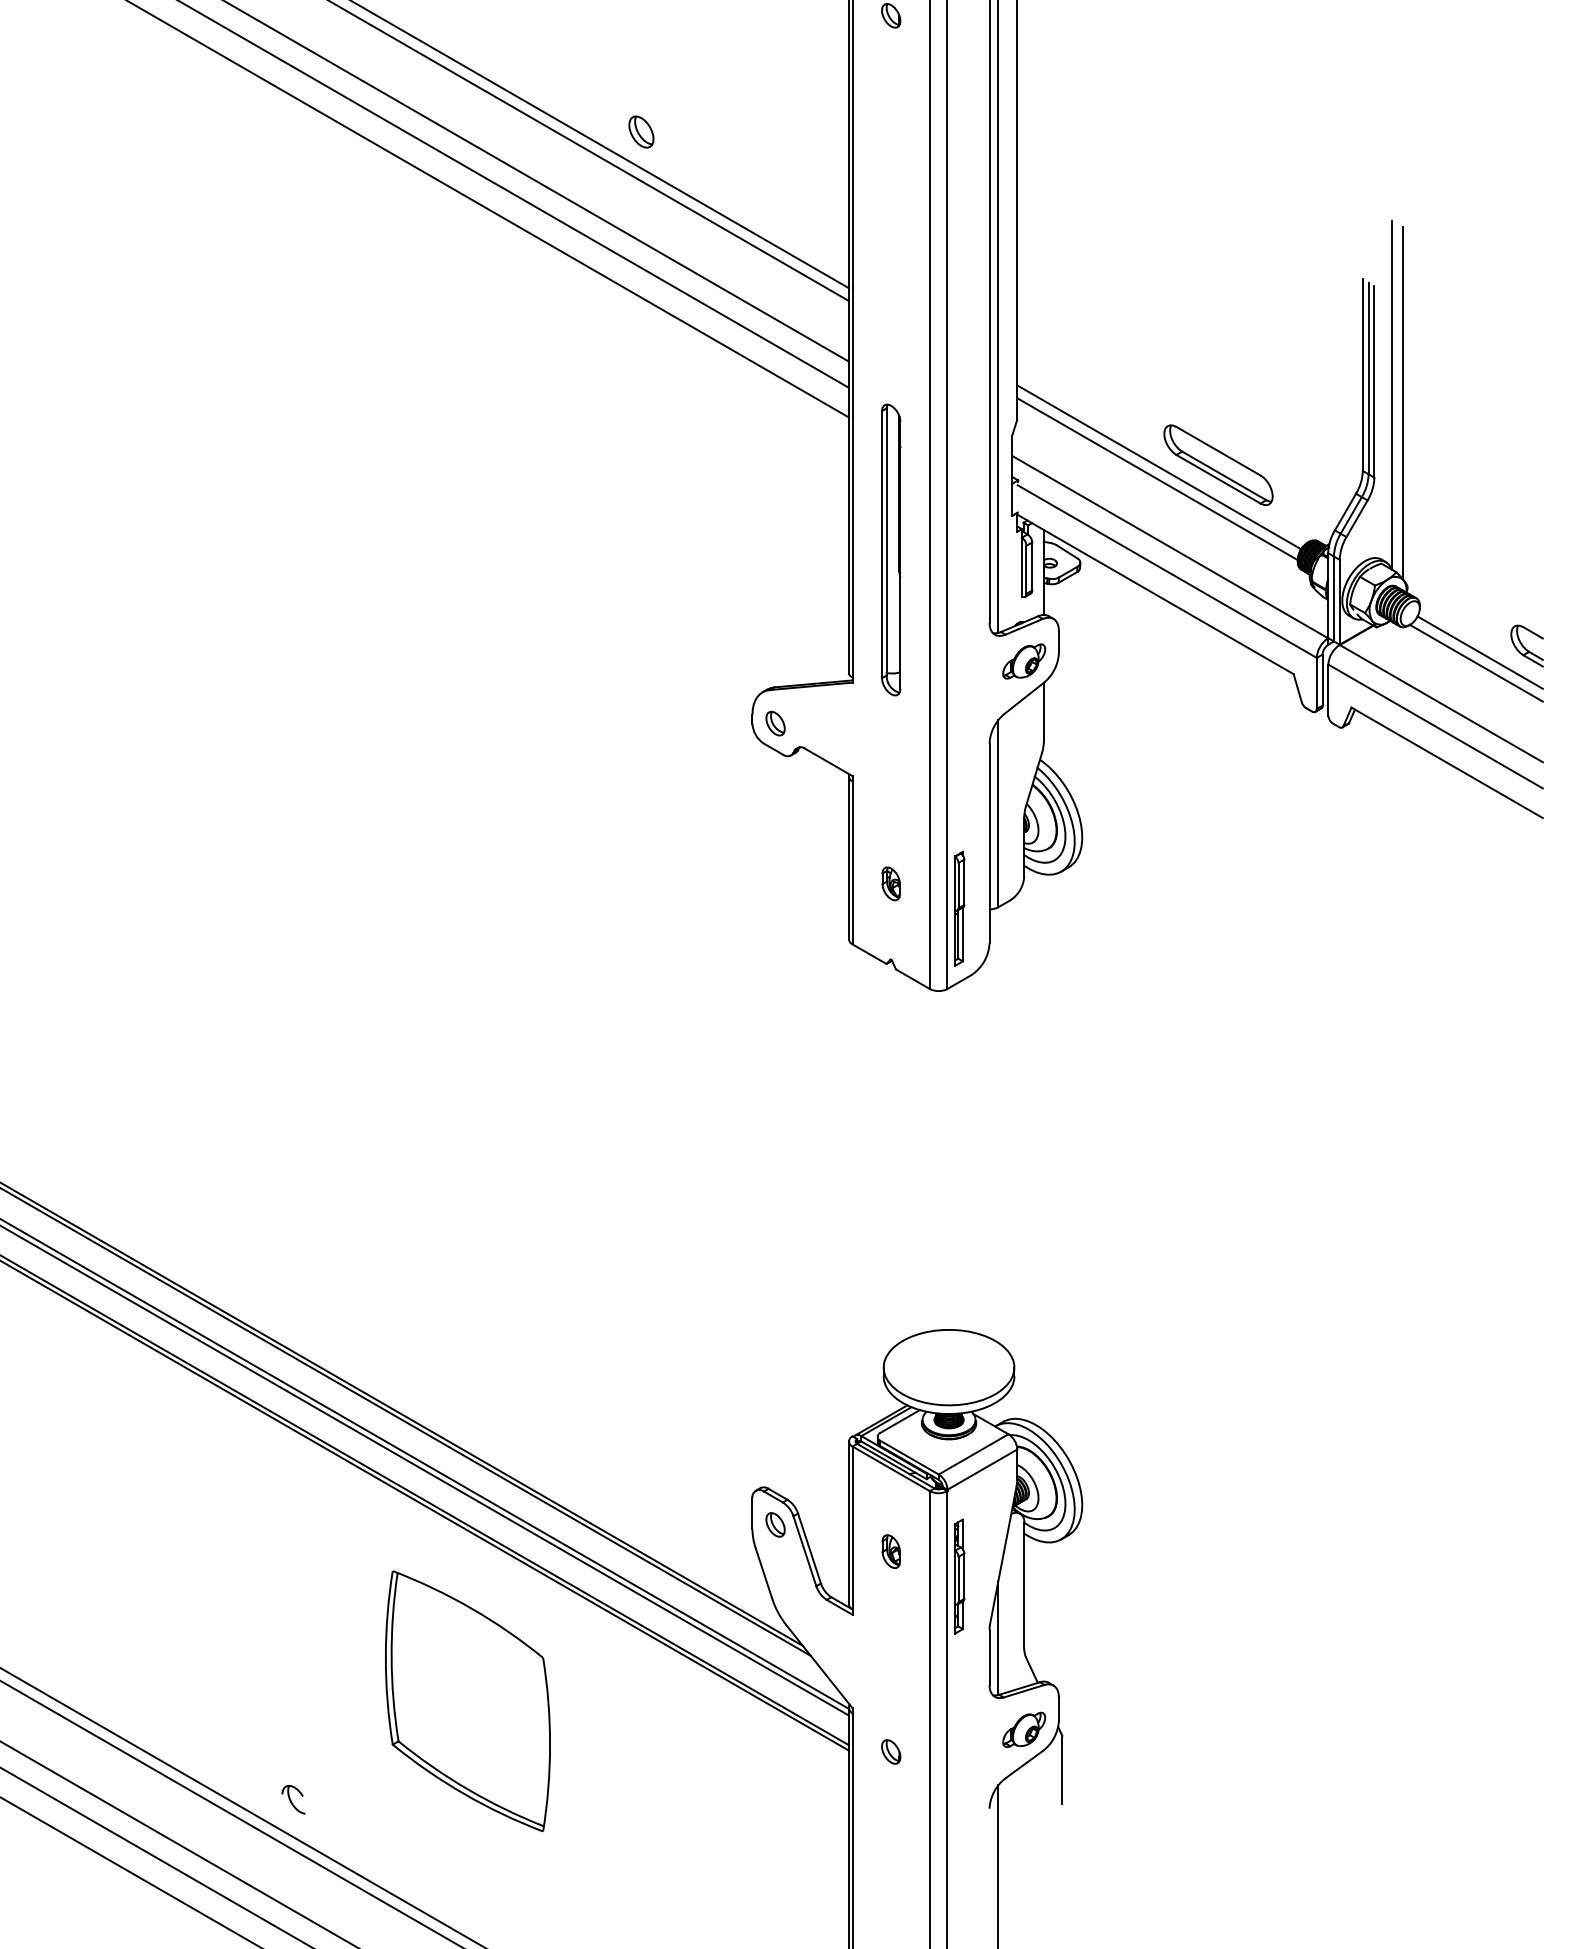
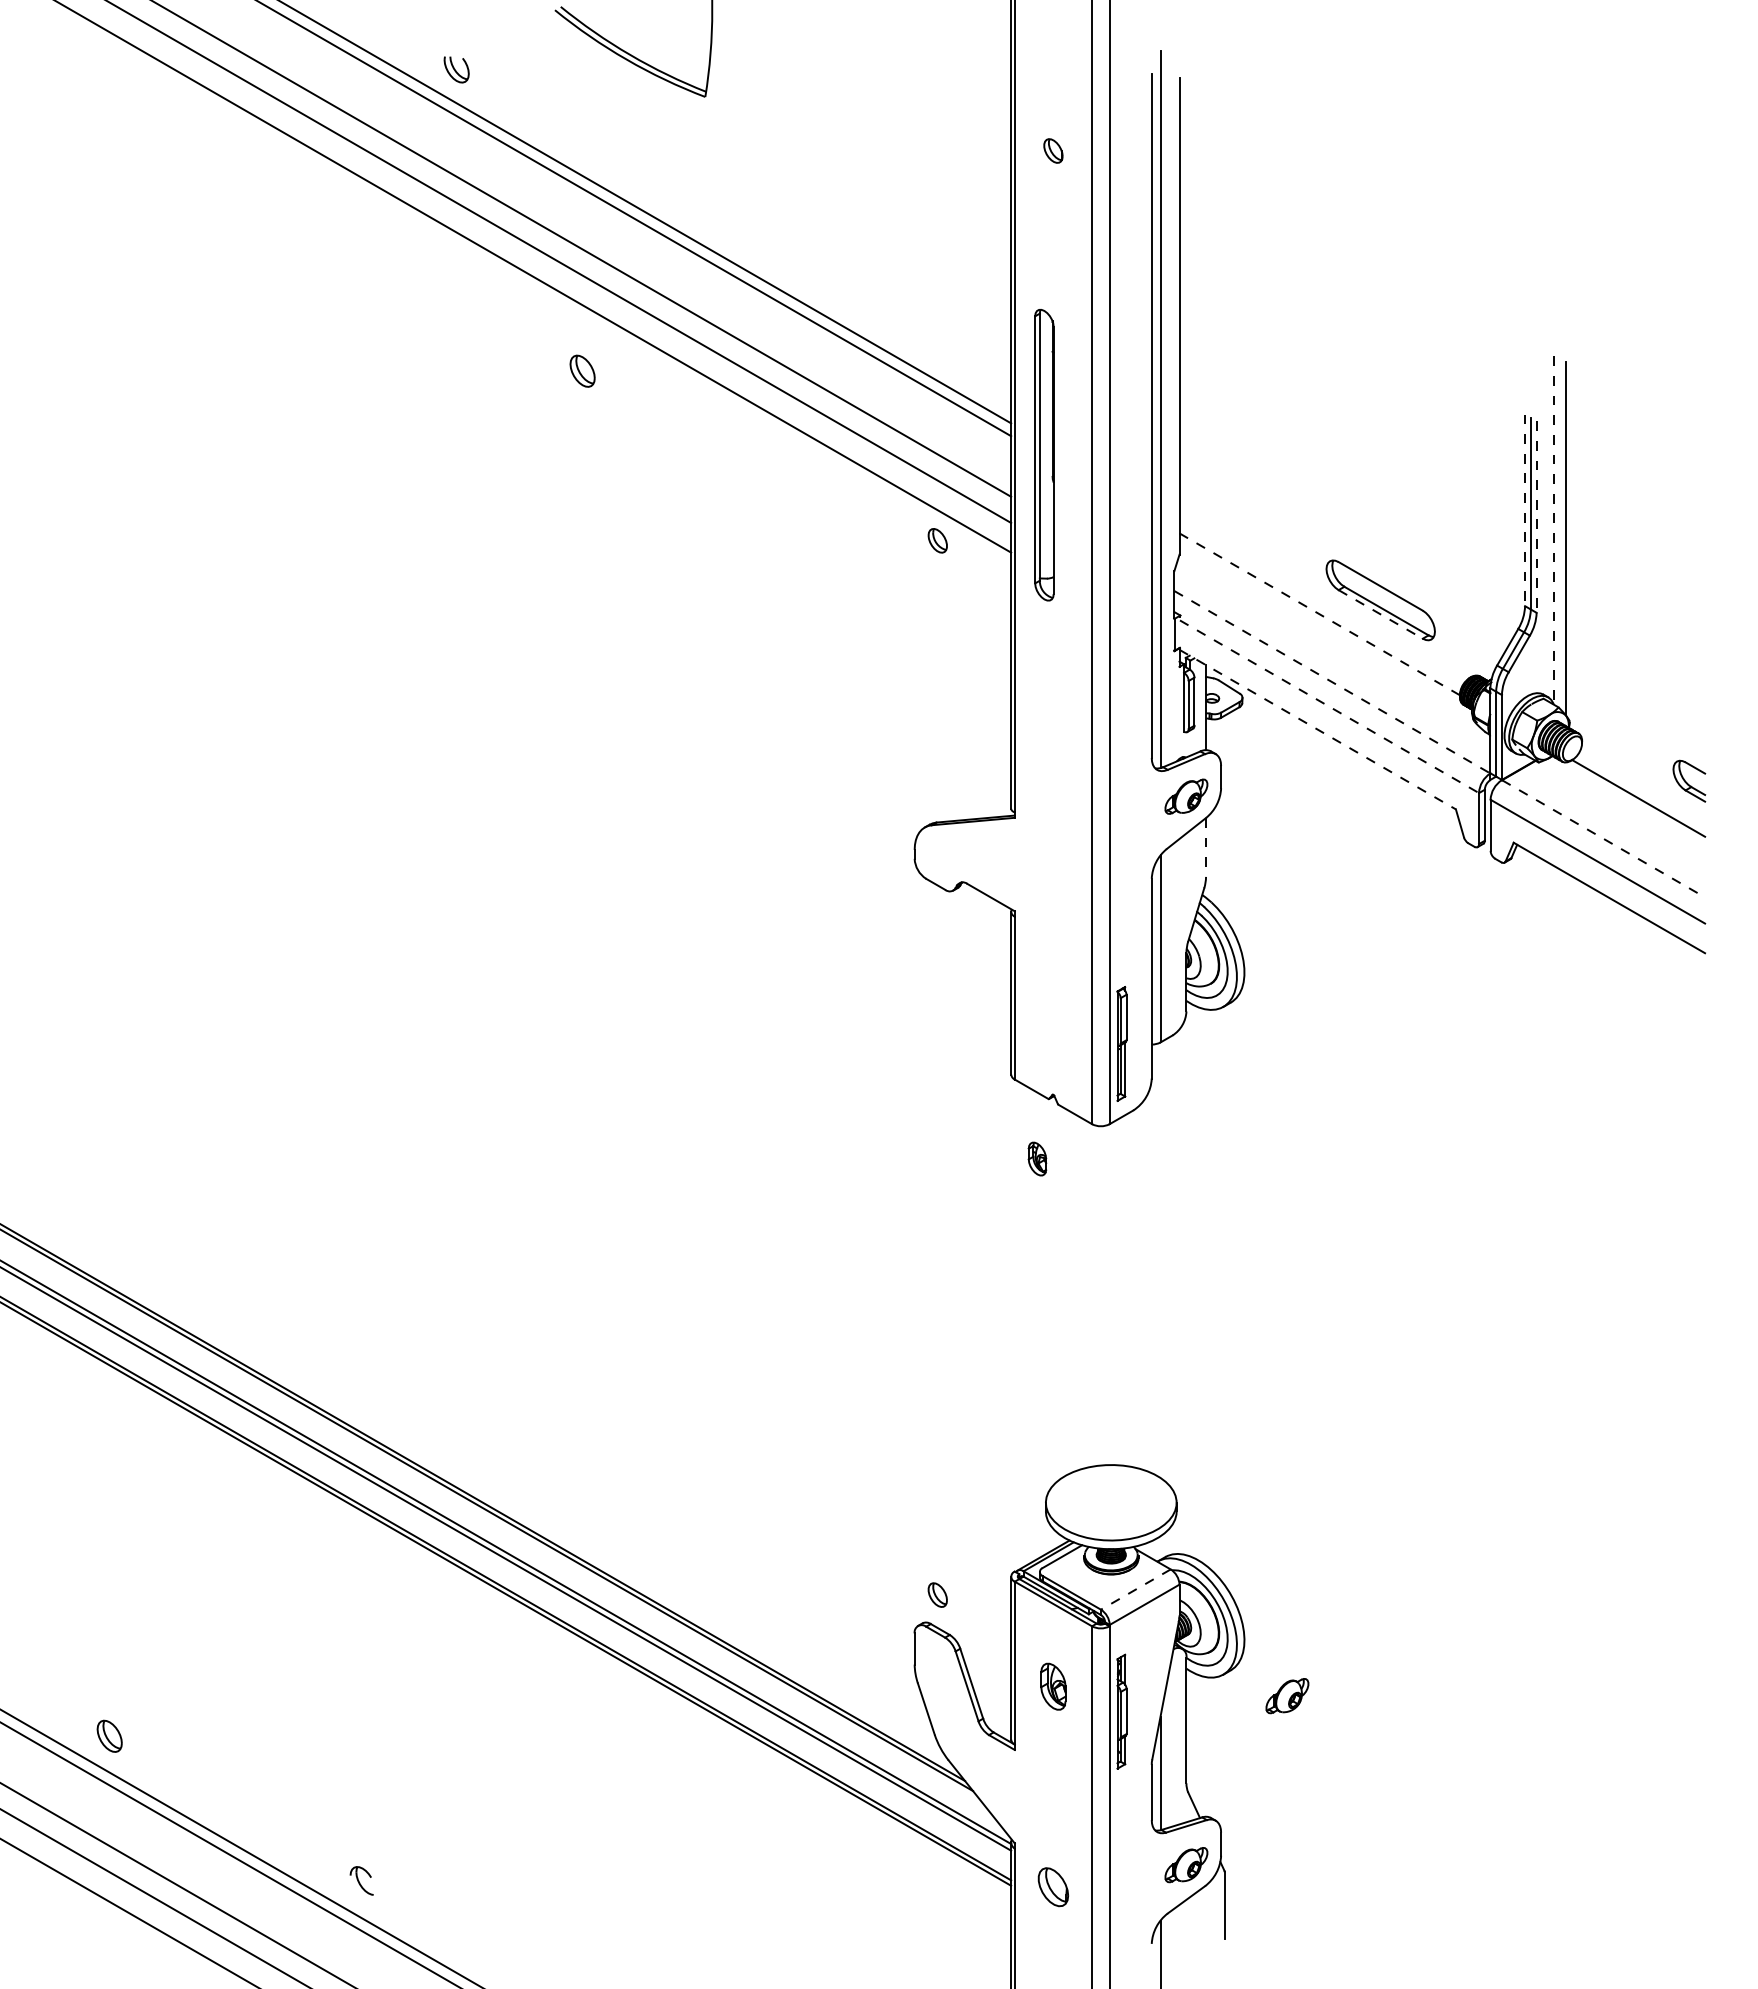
part: (641, 131) -> (582, 370), moved
line: (1363, 375) -> (1525, 510), solid -> dashed
line: (1374, 382) -> (1536, 517), solid -> dashed
line: (1392, 396) -> (1554, 531), solid -> dashed
line: (1159, 467) -> (1321, 602), removed
line: (1157, 479) -> (1319, 614), solid -> dashed
line: (1218, 479) -> (1380, 614), solid -> dashed
line: (1170, 547) -> (1332, 682), solid -> dashed
part: (891, 550) -> (1044, 455), moved
line: (1167, 571) -> (1329, 706), solid -> dashed
line: (1155, 594) -> (1317, 729), solid -> dashed
line: (1480, 652) -> (1642, 787), removed
line: (1442, 704) -> (1604, 839), solid -> dashed
line: (1044, 712) -> (1206, 847), solid -> dashed
part: (775, 723) -> (937, 540), moved
part: (891, 883) -> (1037, 1158), moved
line: (973, 1454) -> (1135, 1589), solid -> dashed
part: (775, 1524) -> (937, 1594), moved
part: (891, 1551) -> (1053, 1686), size x1.4
part: (1125, 1561) -> (1287, 1696), added
part: (468, 1701) -> (630, 1836), removed
part: (891, 1751) -> (1053, 1886), size x1.6
part: (293, 1799) -> (361, 1880), moved

